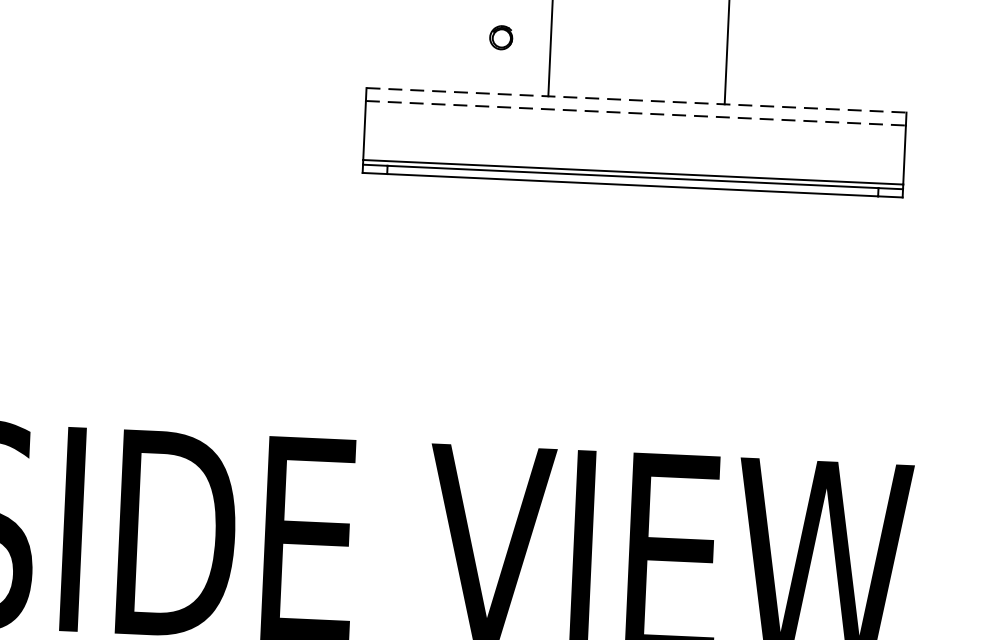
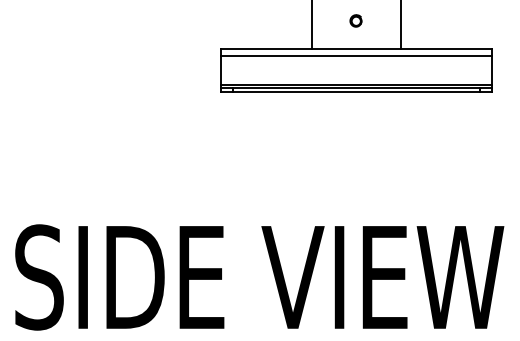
part: (500, 36) -> (355, 20), moved
line: (636, 100) -> (356, 49), dashed -> solid
line: (636, 112) -> (356, 55), dashed -> solid

